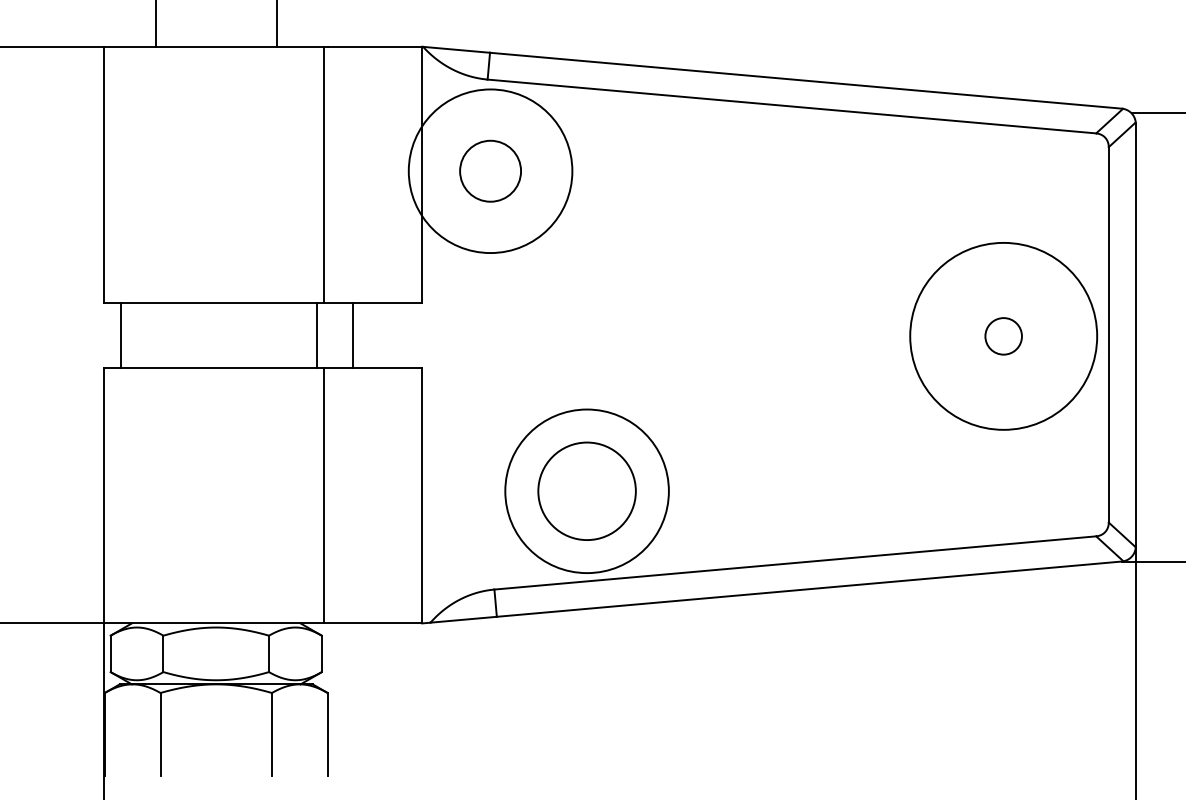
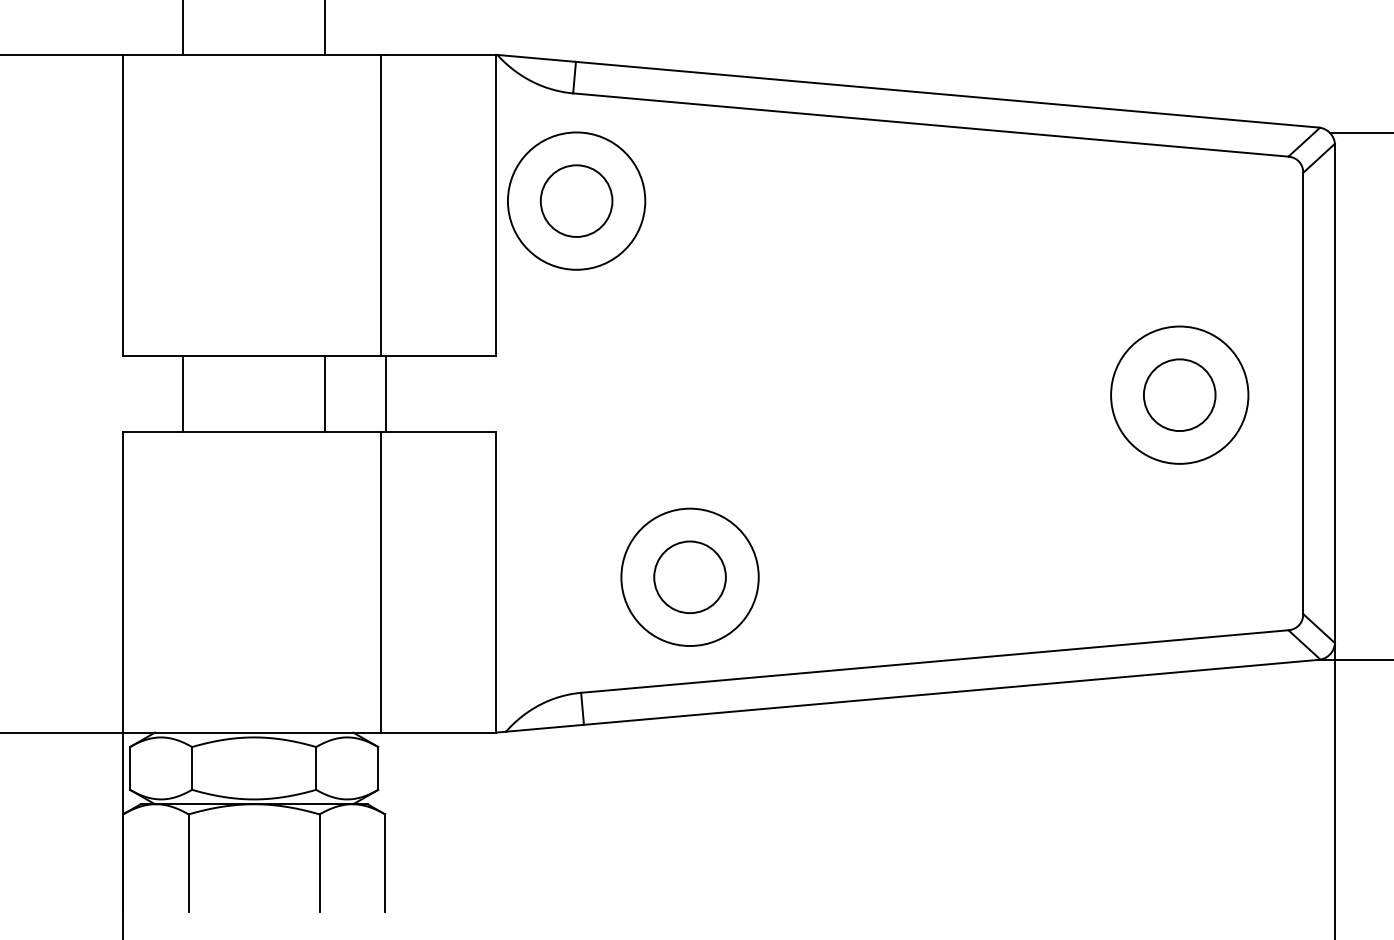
circle: (490, 170) -> (576, 200), size x0.71
line: (120, 335) -> (182, 394), moved
line: (316, 335) -> (324, 394), moved
line: (353, 335) -> (386, 394), moved
circle: (1003, 335) -> (1179, 394), size x0.62
circle: (1003, 335) -> (1179, 394), size x1.67
circle: (586, 490) -> (689, 576), size x0.62
circle: (586, 490) -> (689, 576), size x0.71

